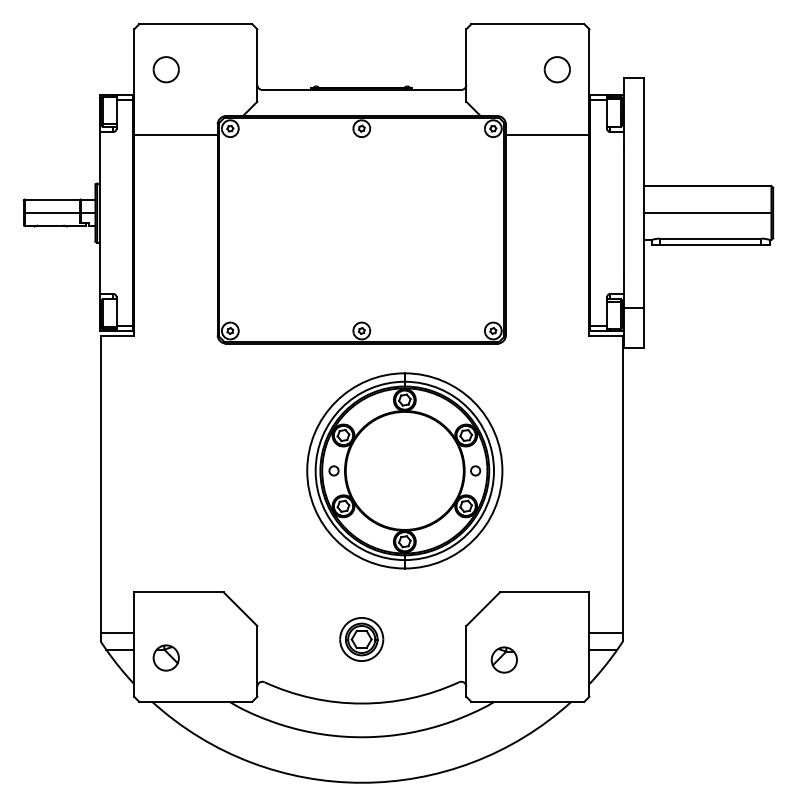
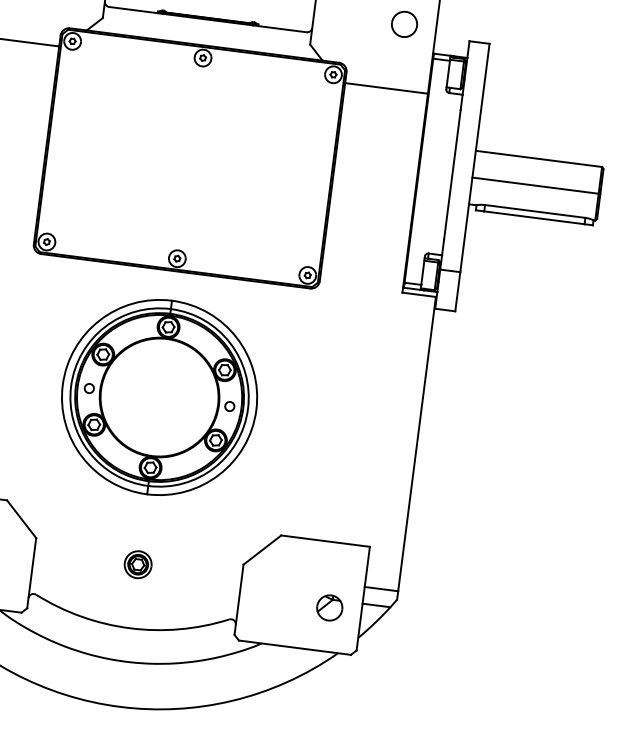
part: (404, 470) -> (159, 397), moved
part: (361, 639) -> (137, 564), size x0.62
part: (503, 659) -> (328, 607), moved

